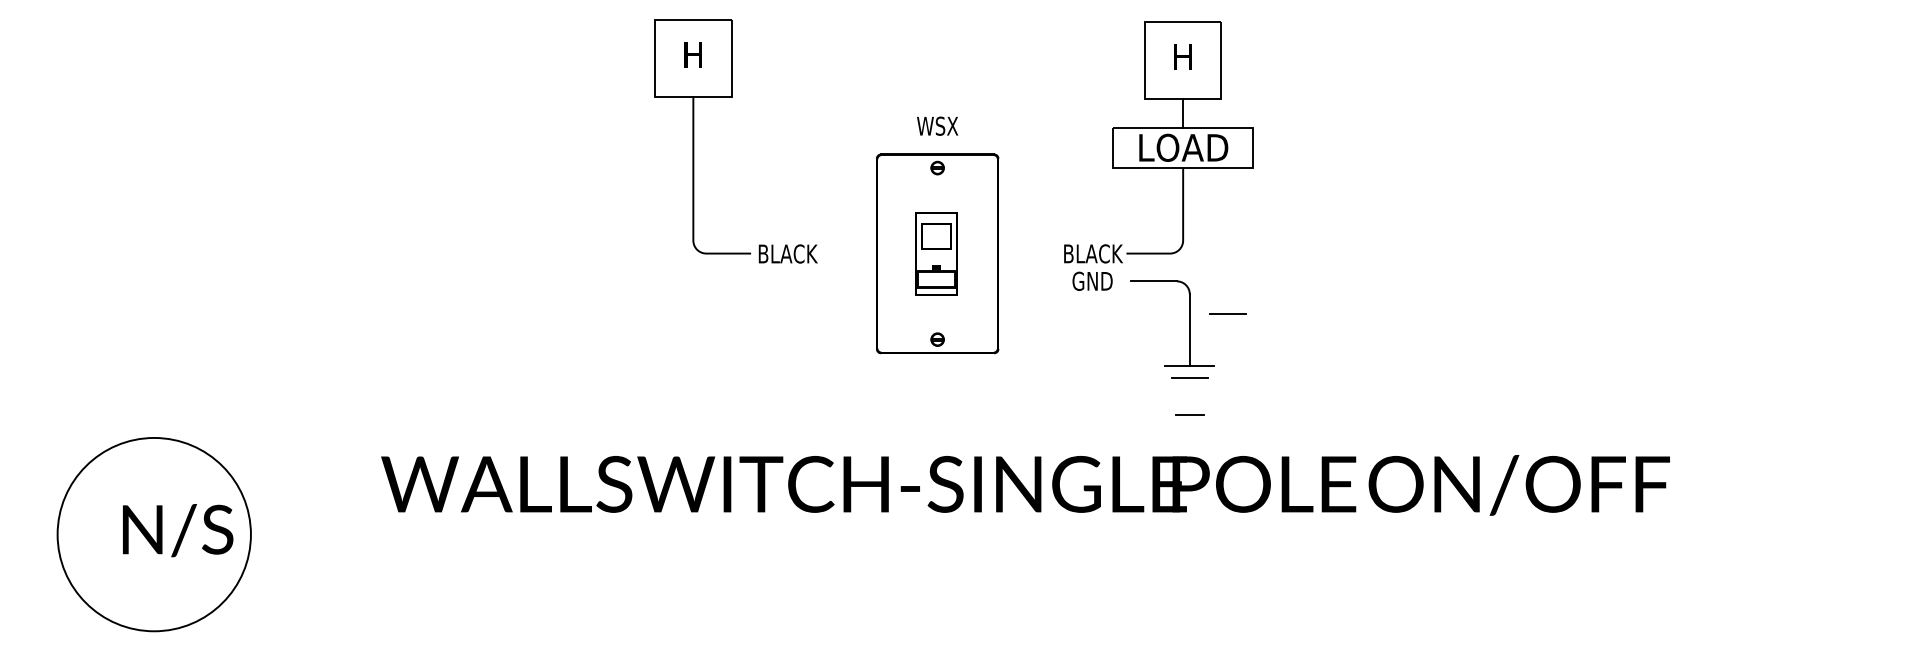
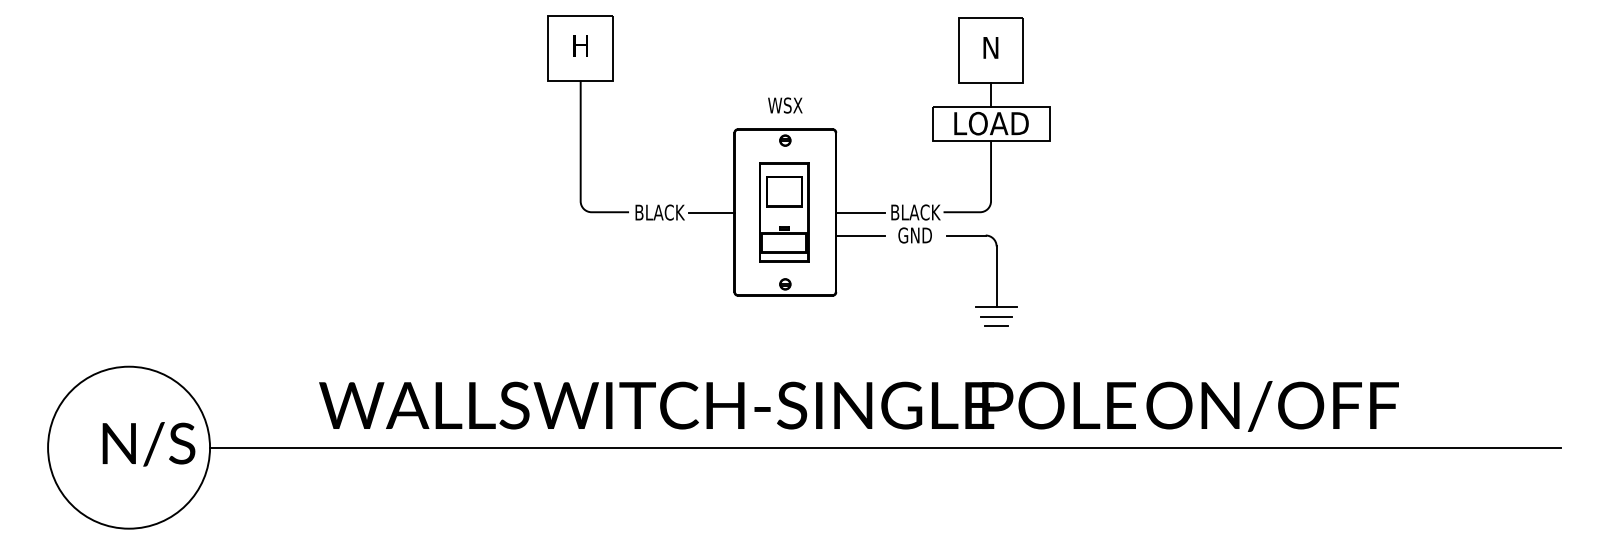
text: (1182, 57) -> (990, 47), H -> N
line: (849, 253) -> (711, 212), added
part: (936, 253) -> (784, 212), size x1.43
line: (1027, 253) -> (860, 212), added
line: (1027, 281) -> (860, 235), added
line: (1227, 313) -> (1028, 262), removed
line: (1189, 414) -> (996, 326), moved
line: (1056, 534) -> (884, 447), added

